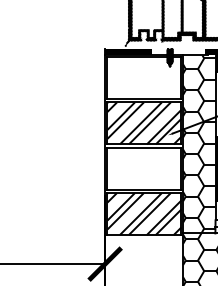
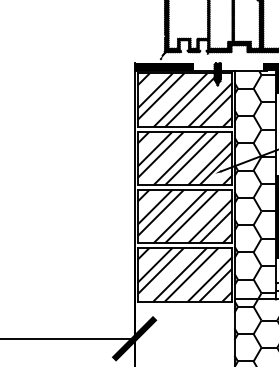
hatch: (144, 78) -> (185, 100), added
hatch: (144, 168) -> (185, 216), added

